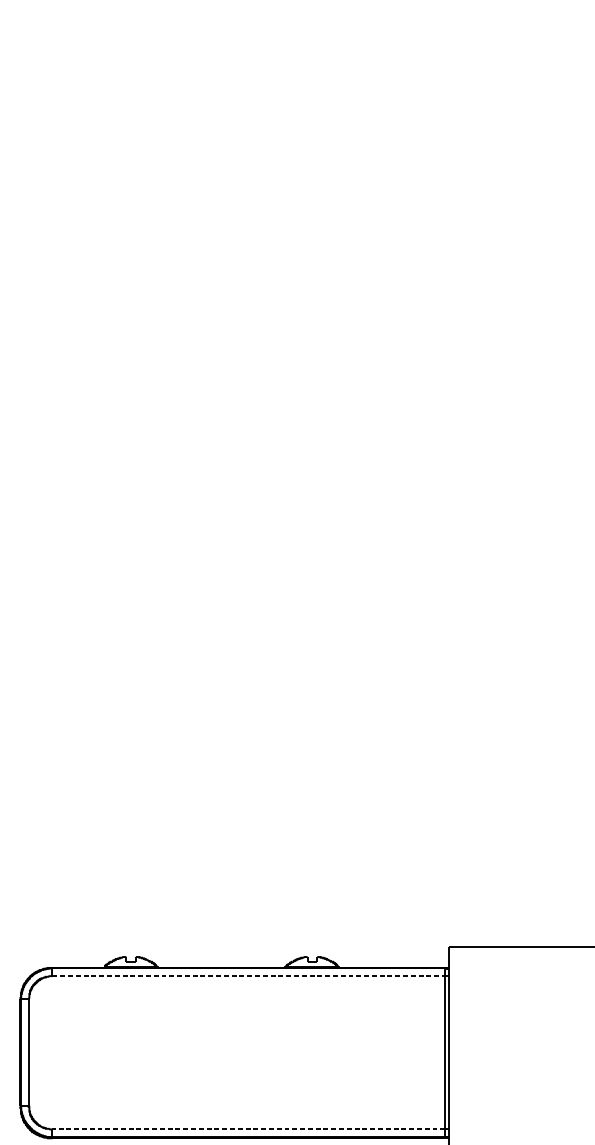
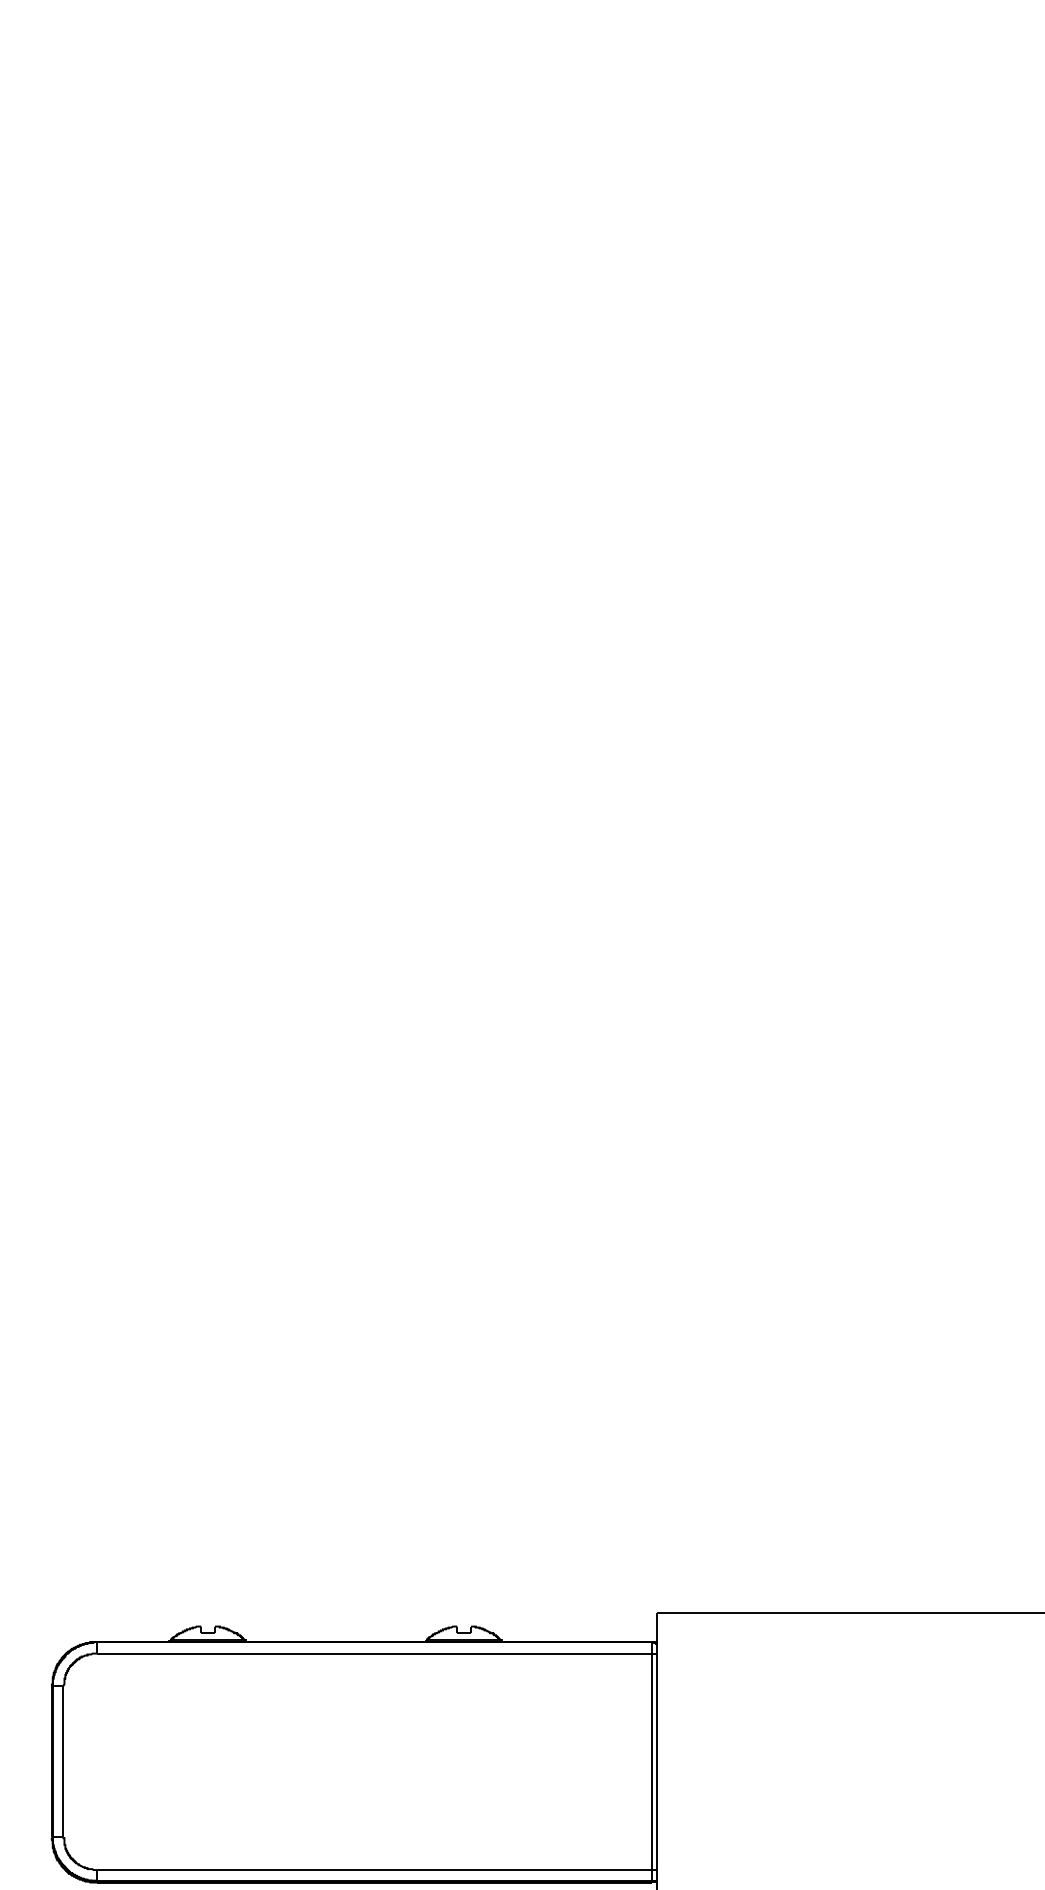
line: (248, 976) -> (374, 1653), dashed -> solid
line: (248, 1129) -> (373, 1870), dashed -> solid

